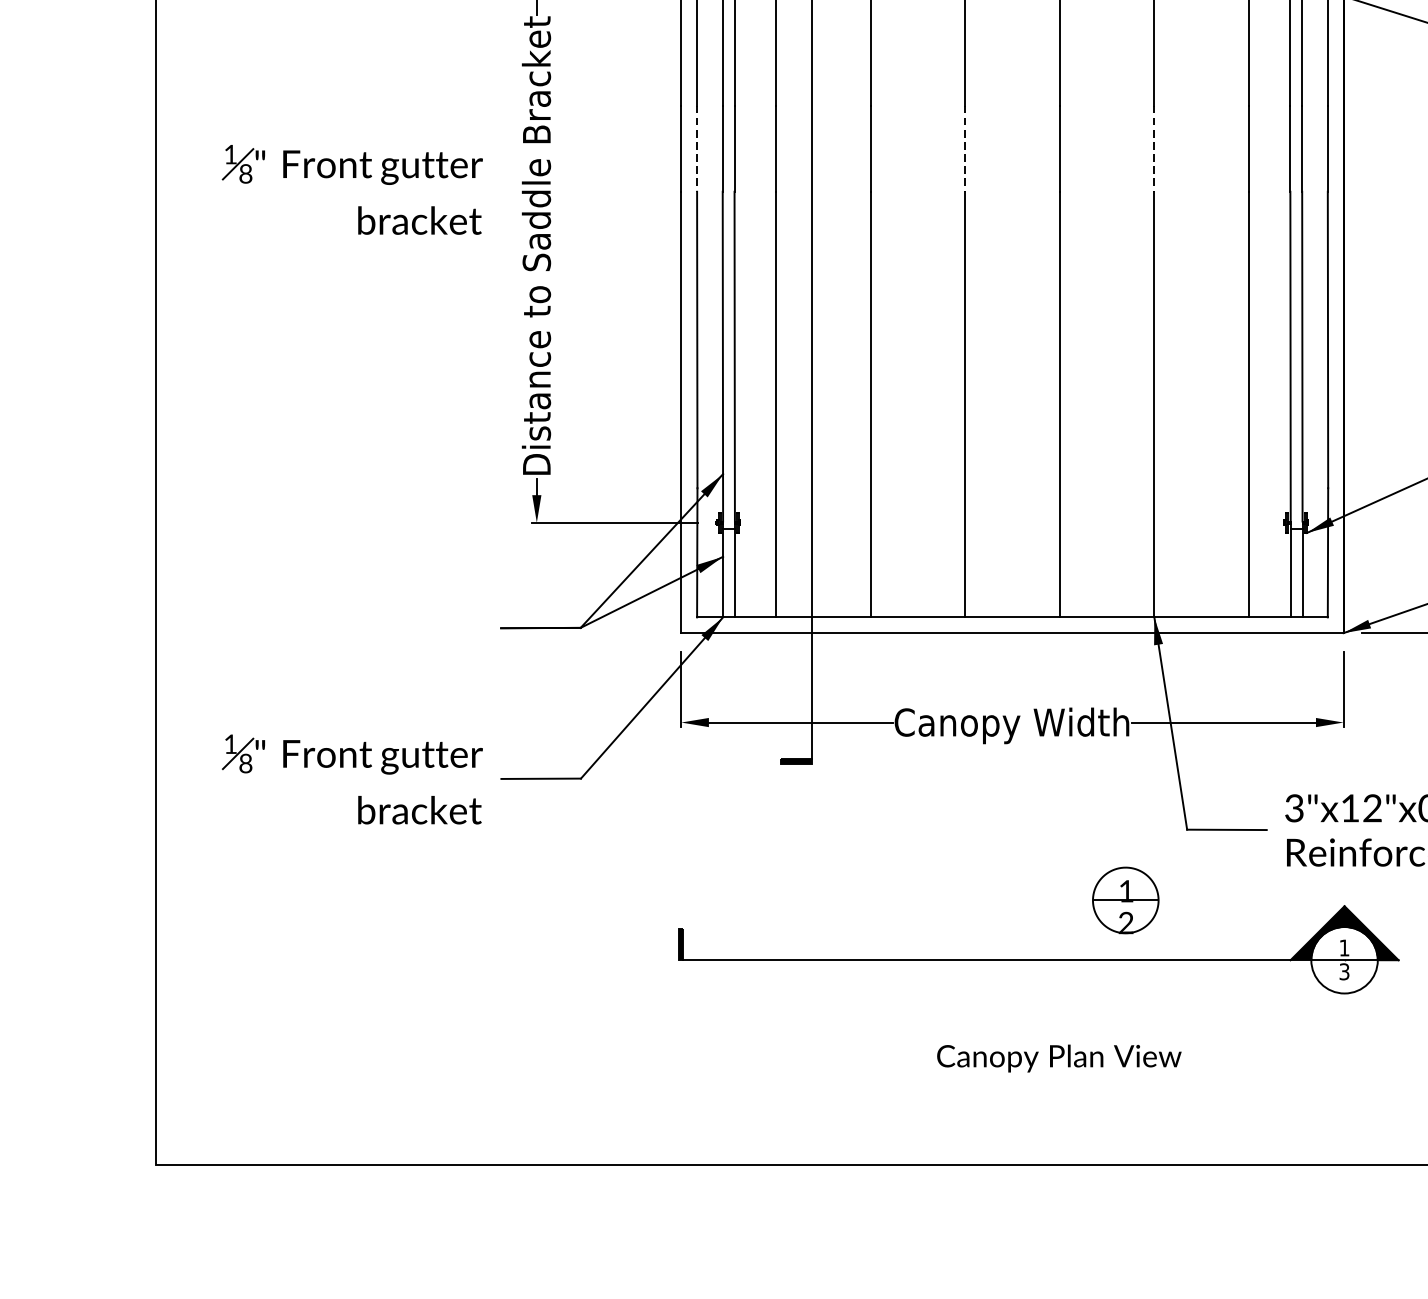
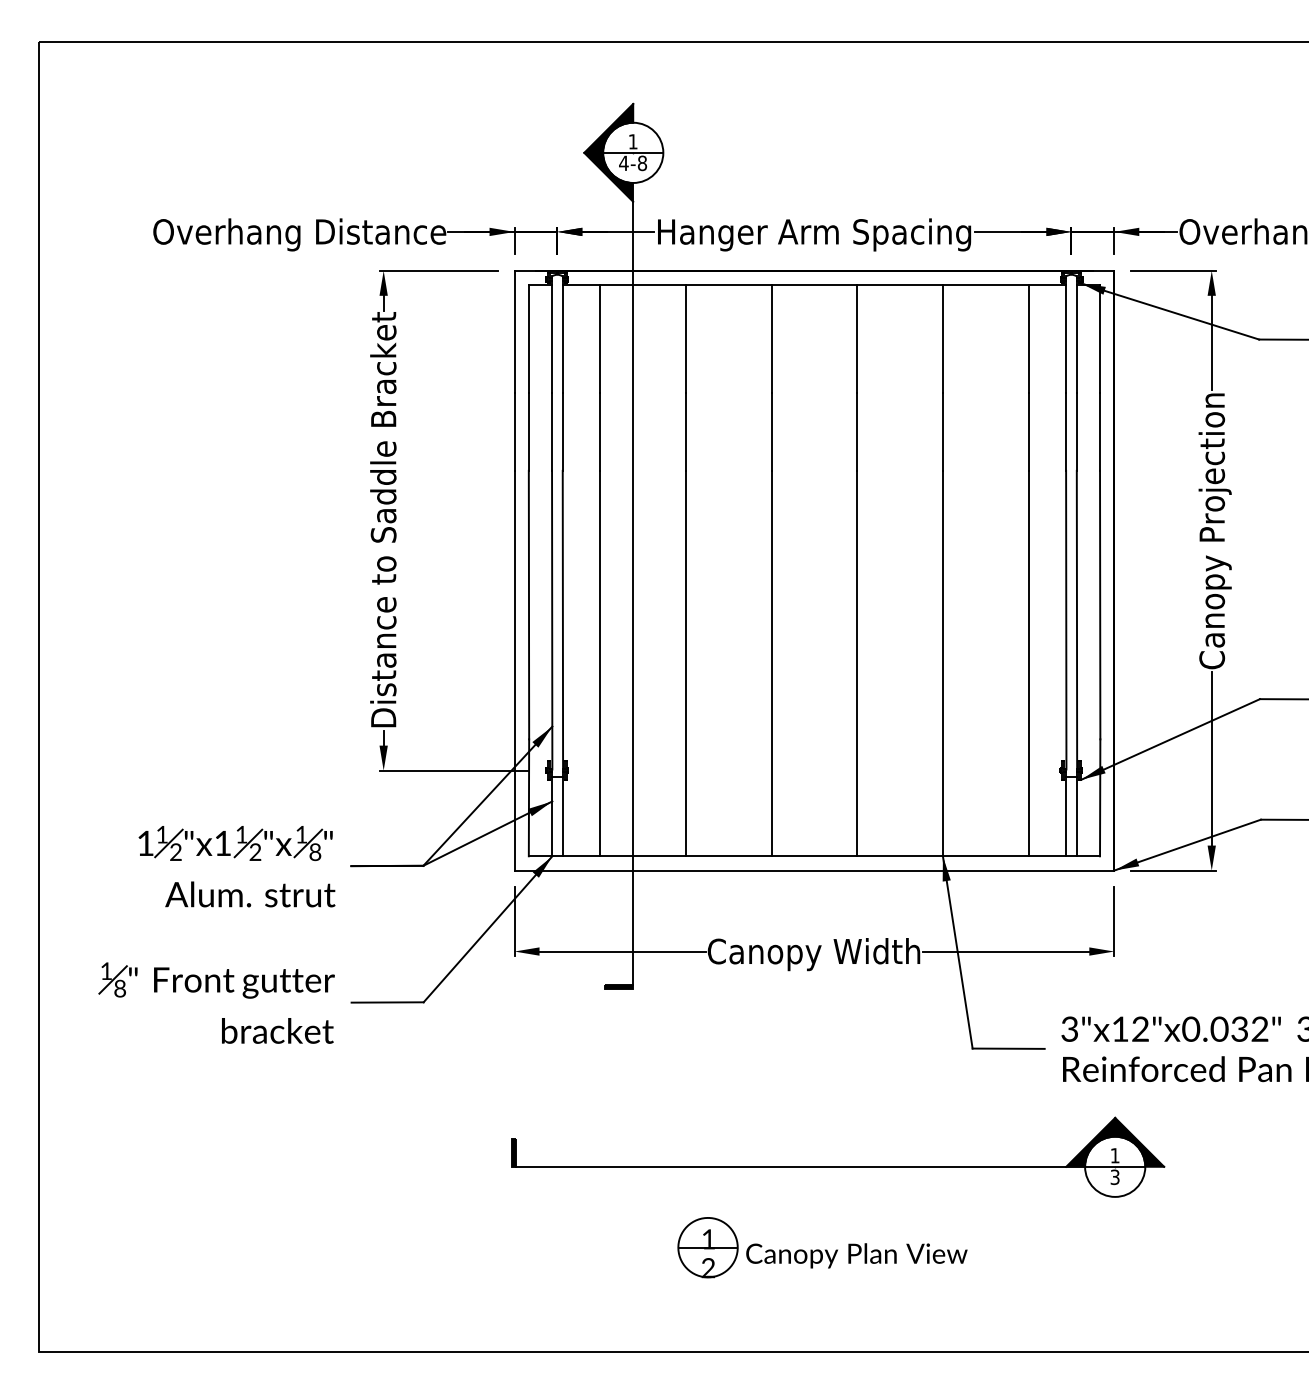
line: (696, 149) -> (528, 432), dashed -> solid
line: (965, 149) -> (771, 432), dashed -> solid
line: (1153, 149) -> (942, 432), dashed -> solid
part: (353, 178) -> (217, 458), removed
part: (372, 619) -> (234, 858), added
part: (1125, 900) -> (707, 1247), moved

